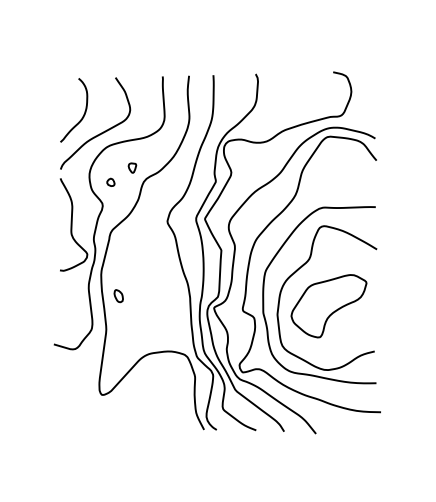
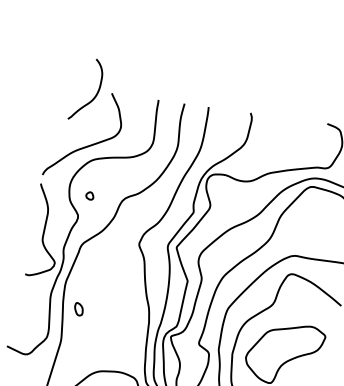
curve: (83, 114) -> (95, 95), moved
part: (132, 167) -> (113, 184), removed

